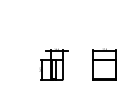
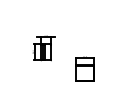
part: (53, 65) -> (43, 48), moved

